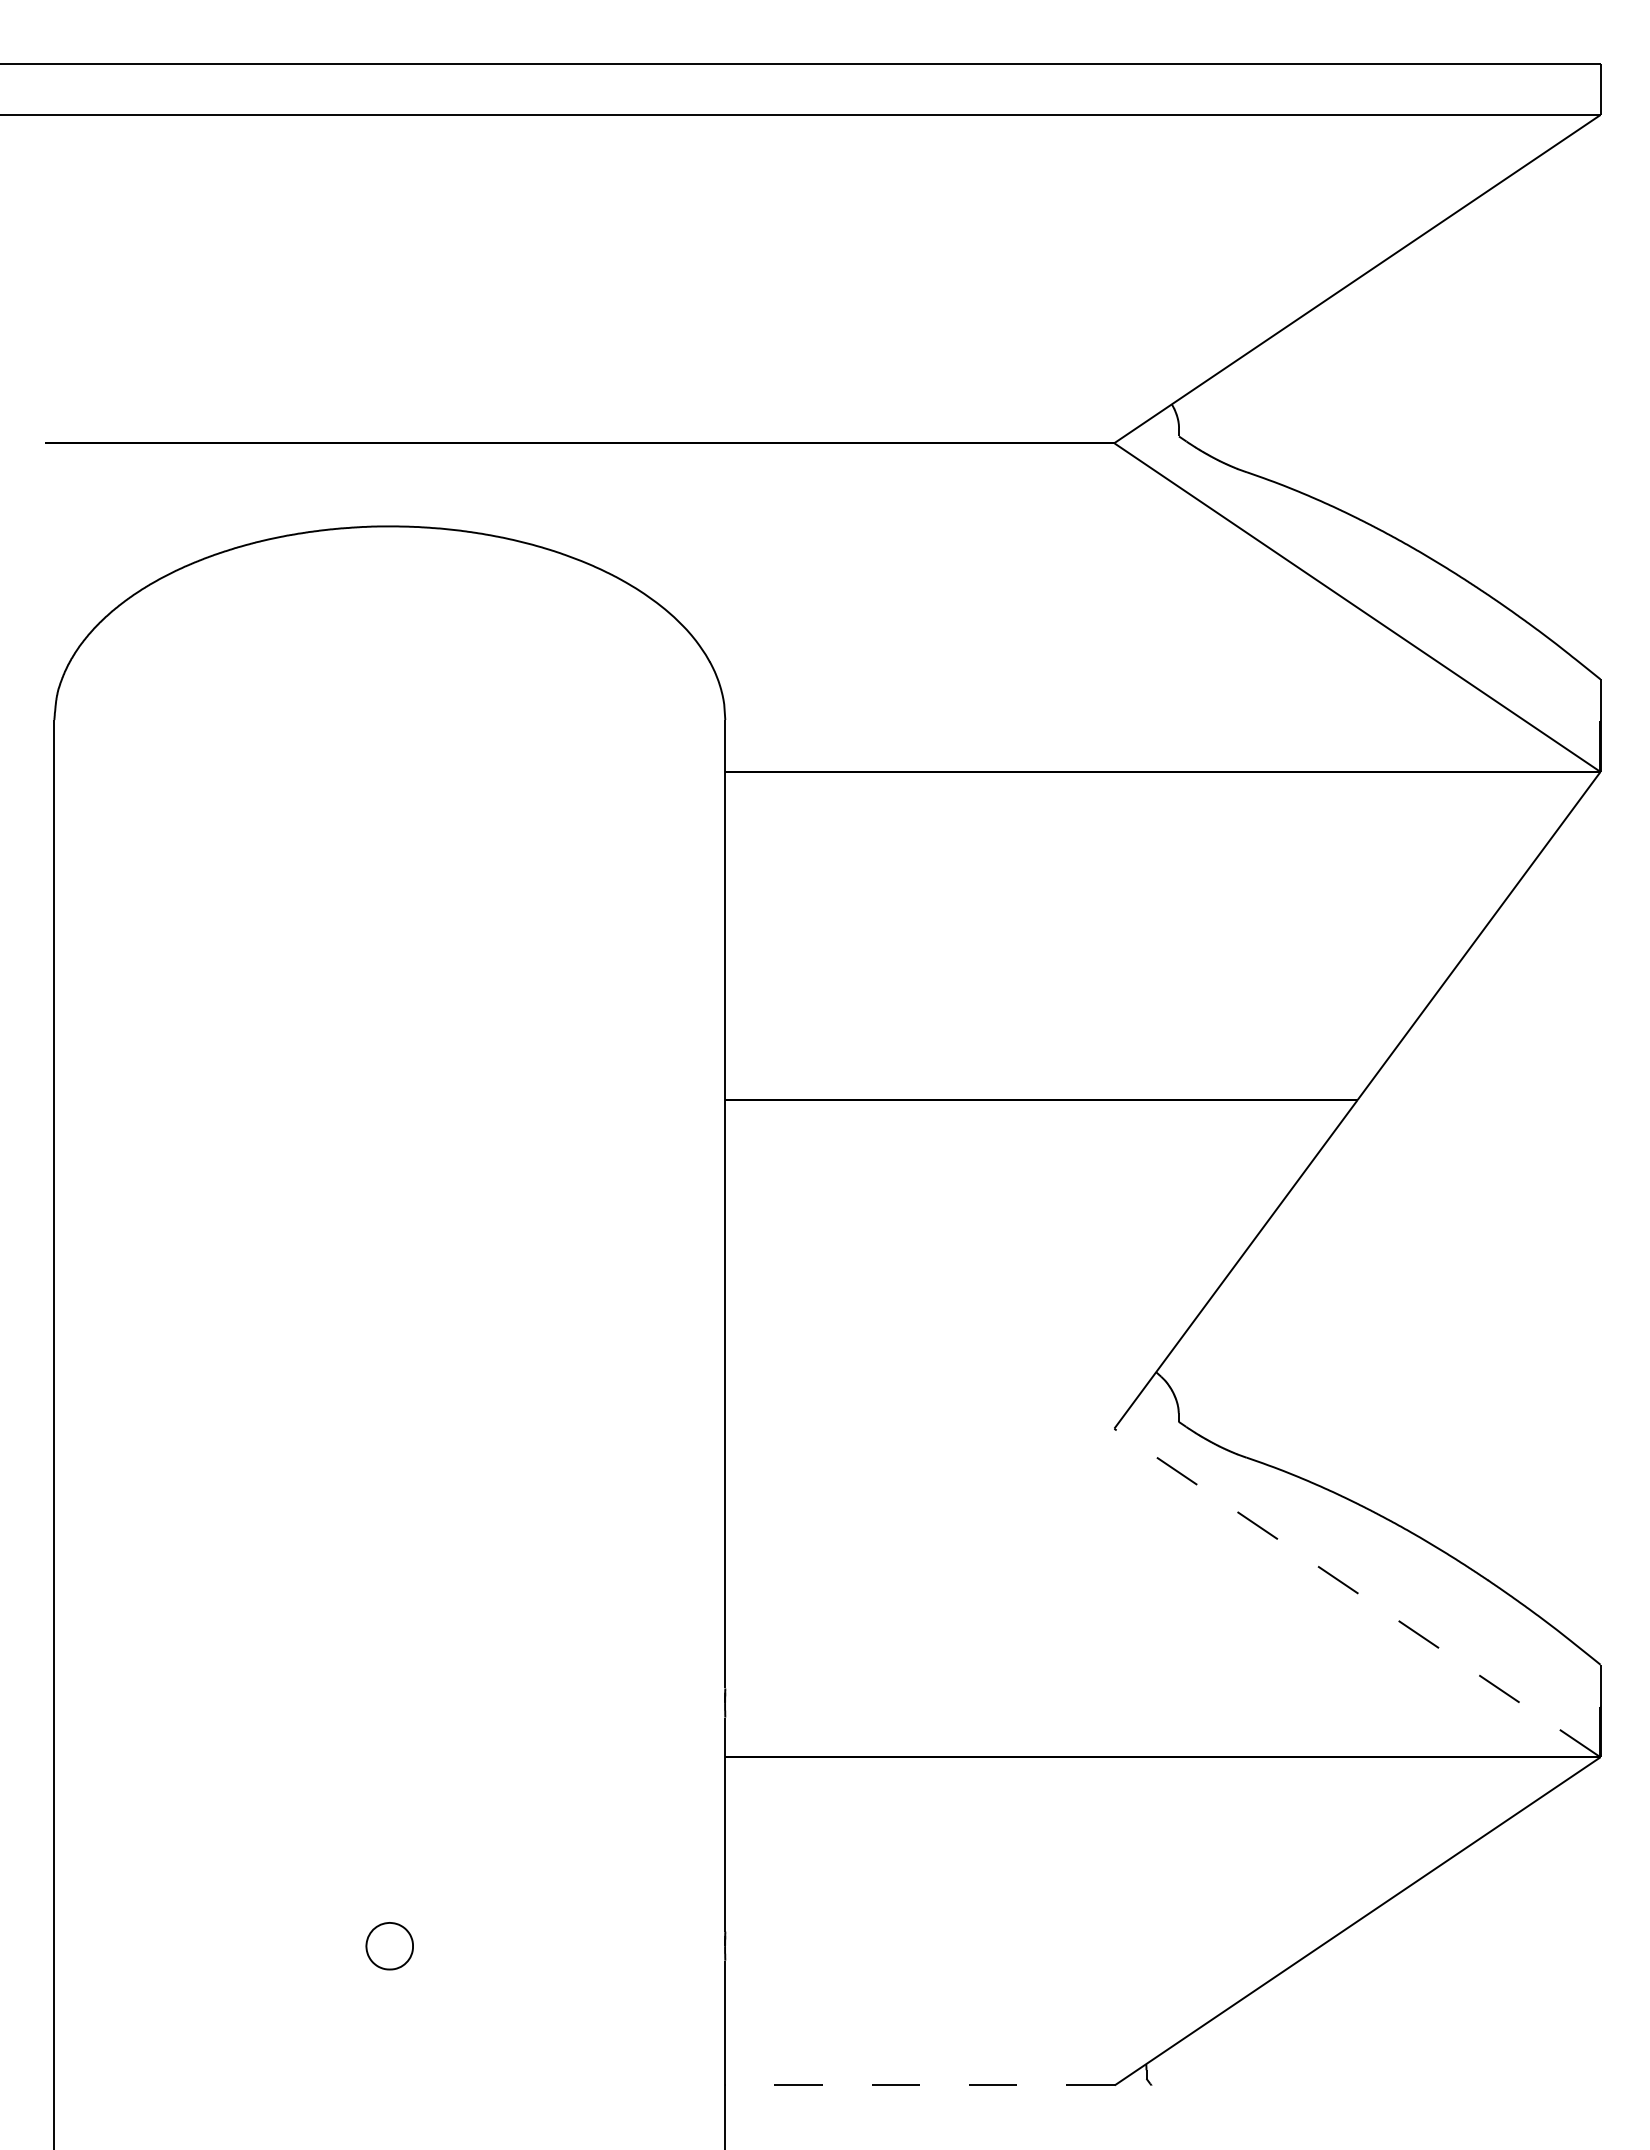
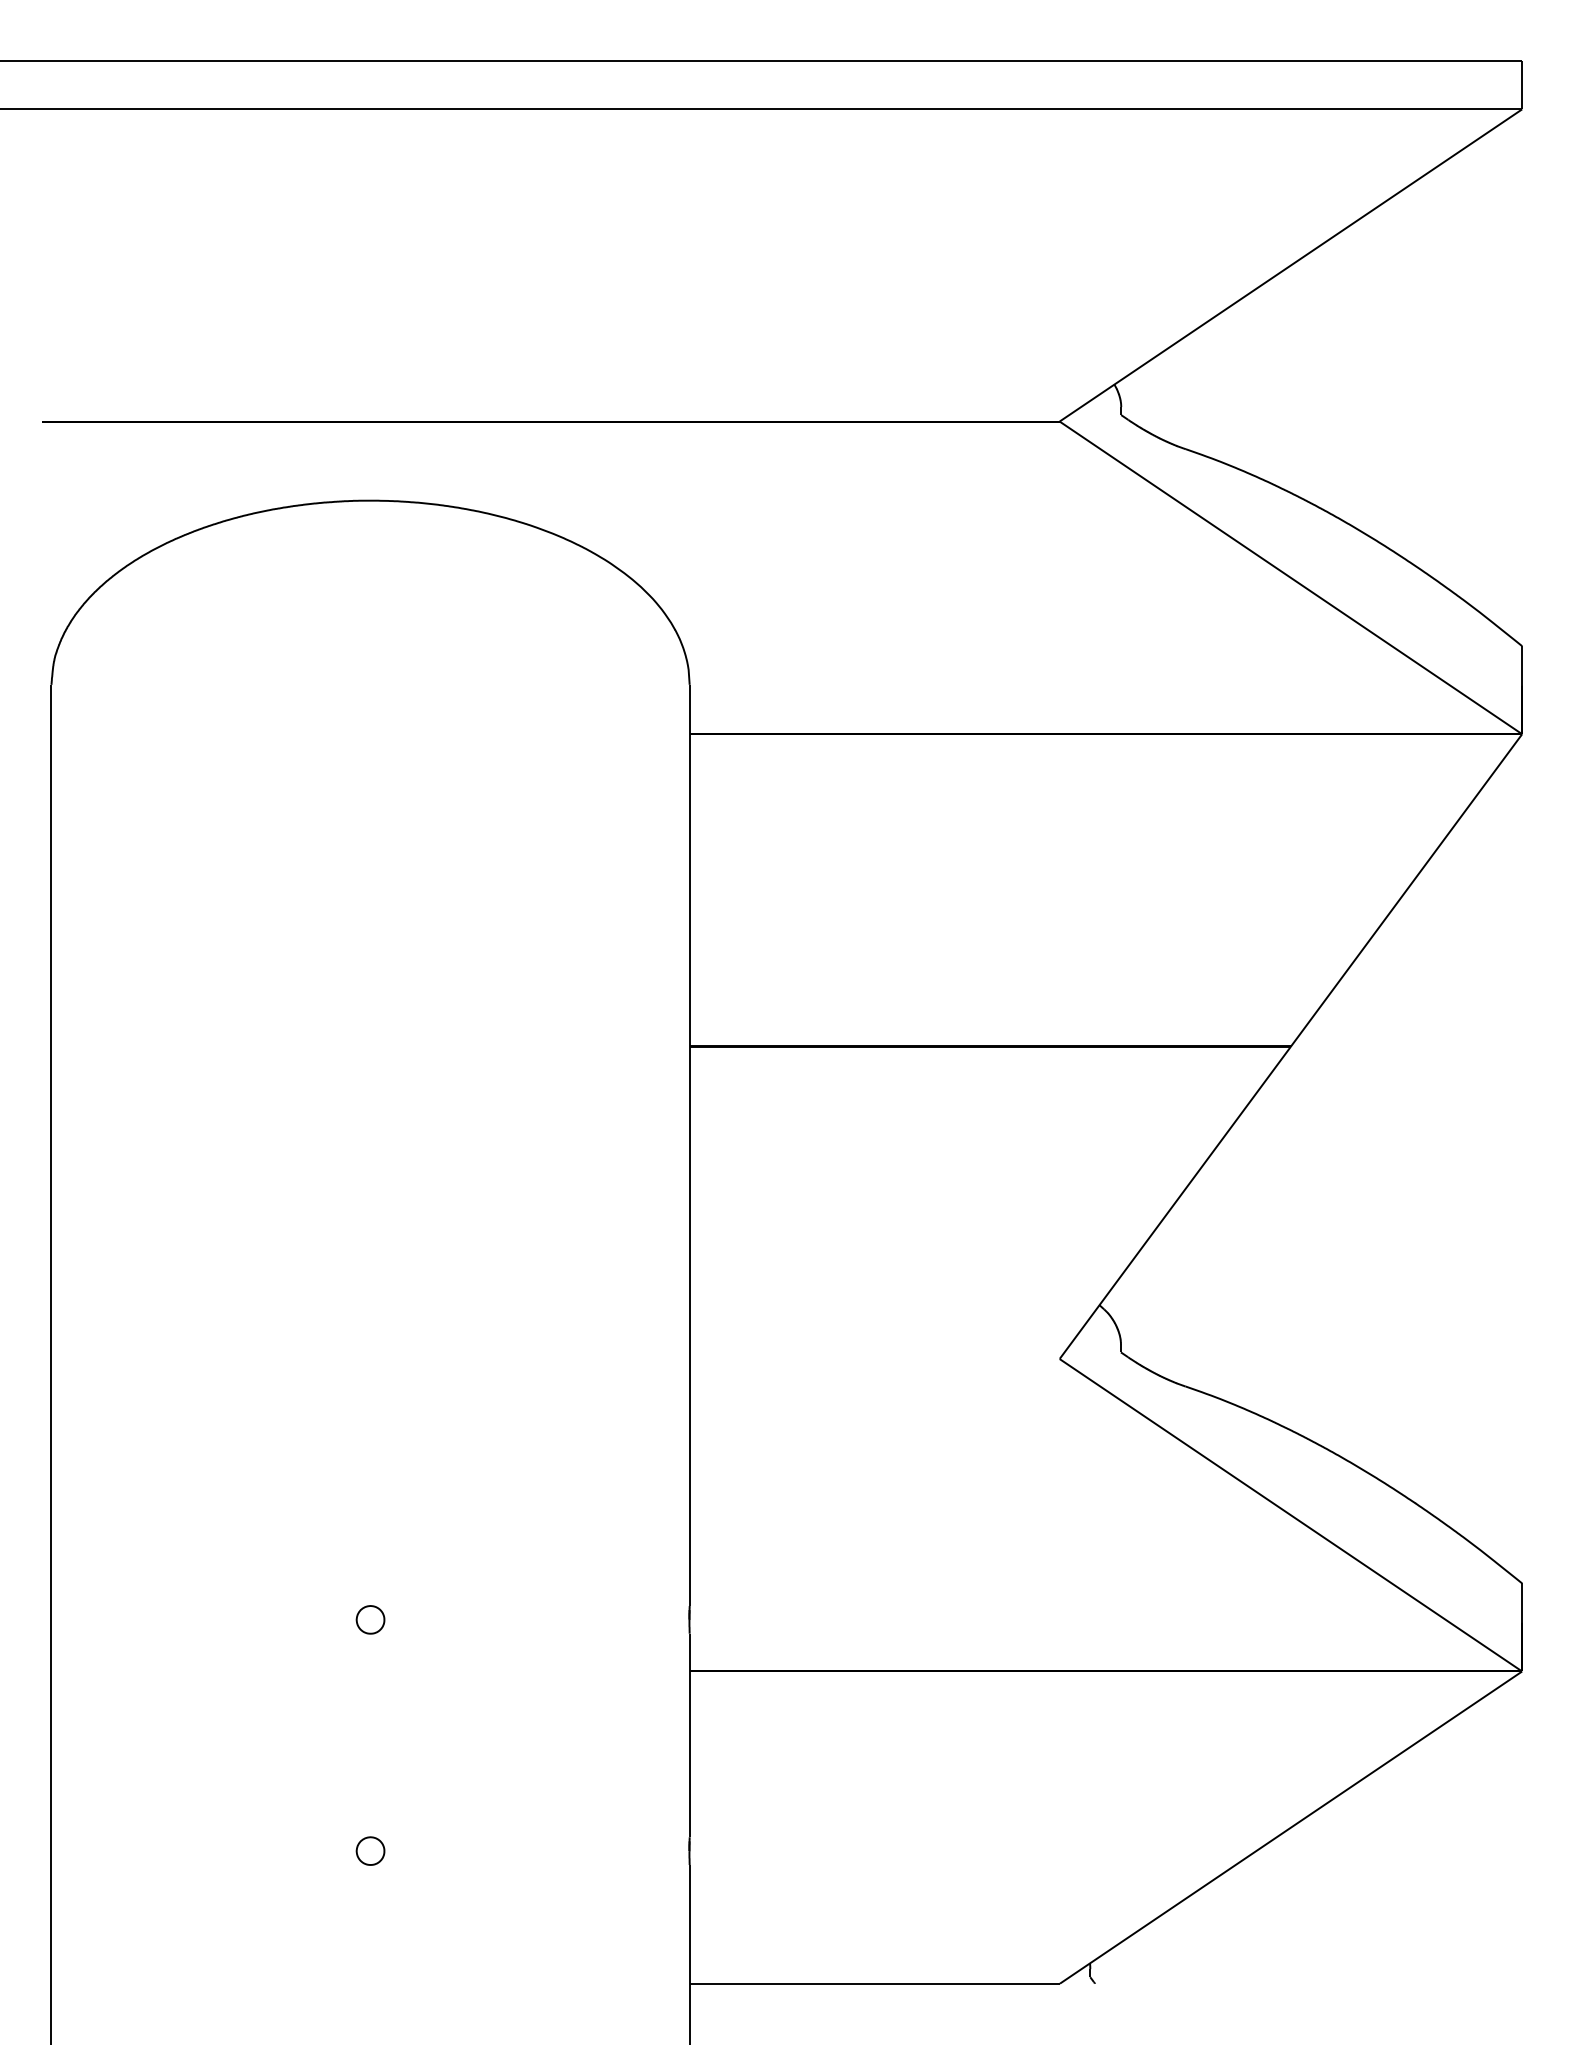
line: (1356, 1592) -> (1290, 1514), dashed -> solid
part: (389, 1702) -> (370, 1619), added
part: (389, 1945) -> (370, 1850), size x0.62
line: (919, 2085) -> (874, 1983), dashed -> solid

